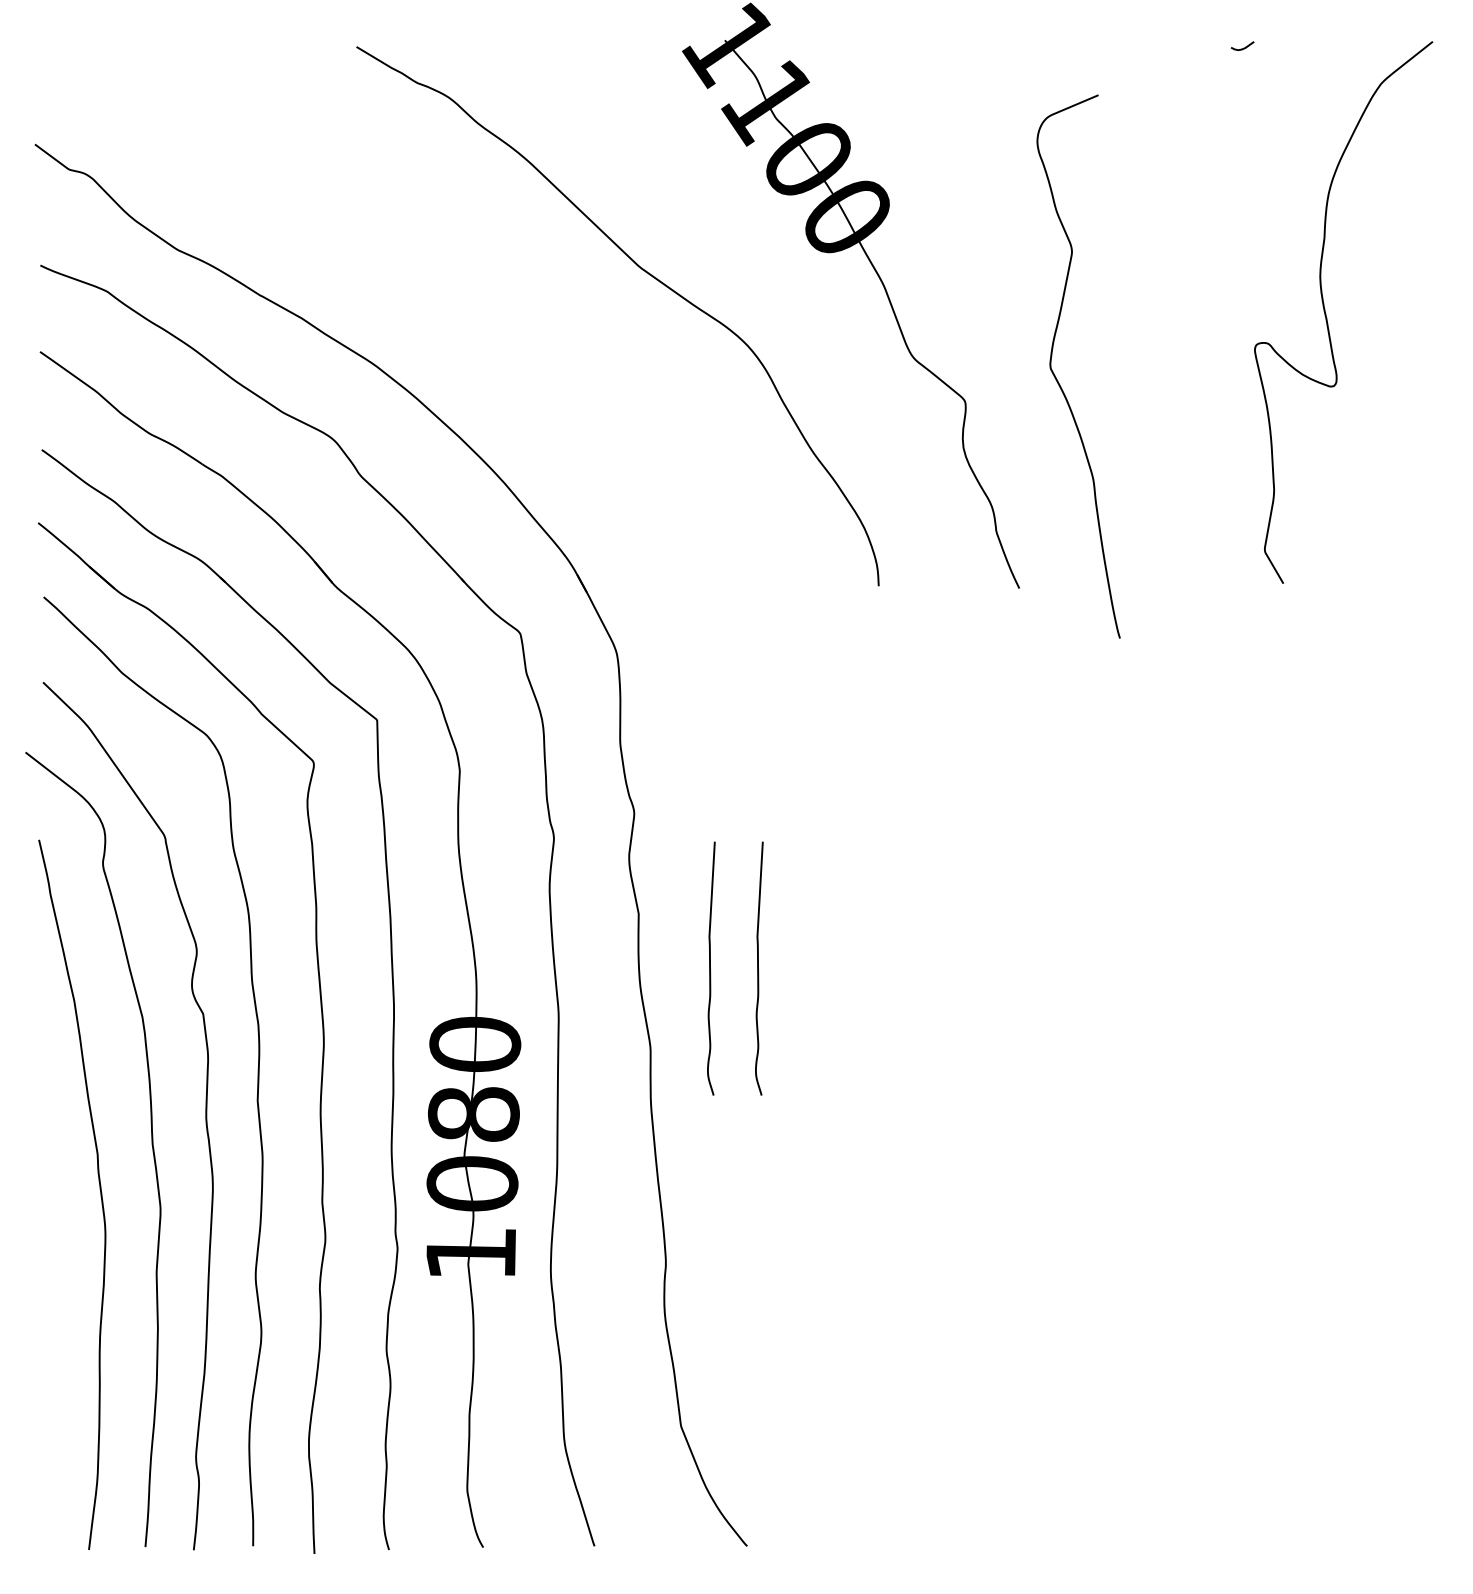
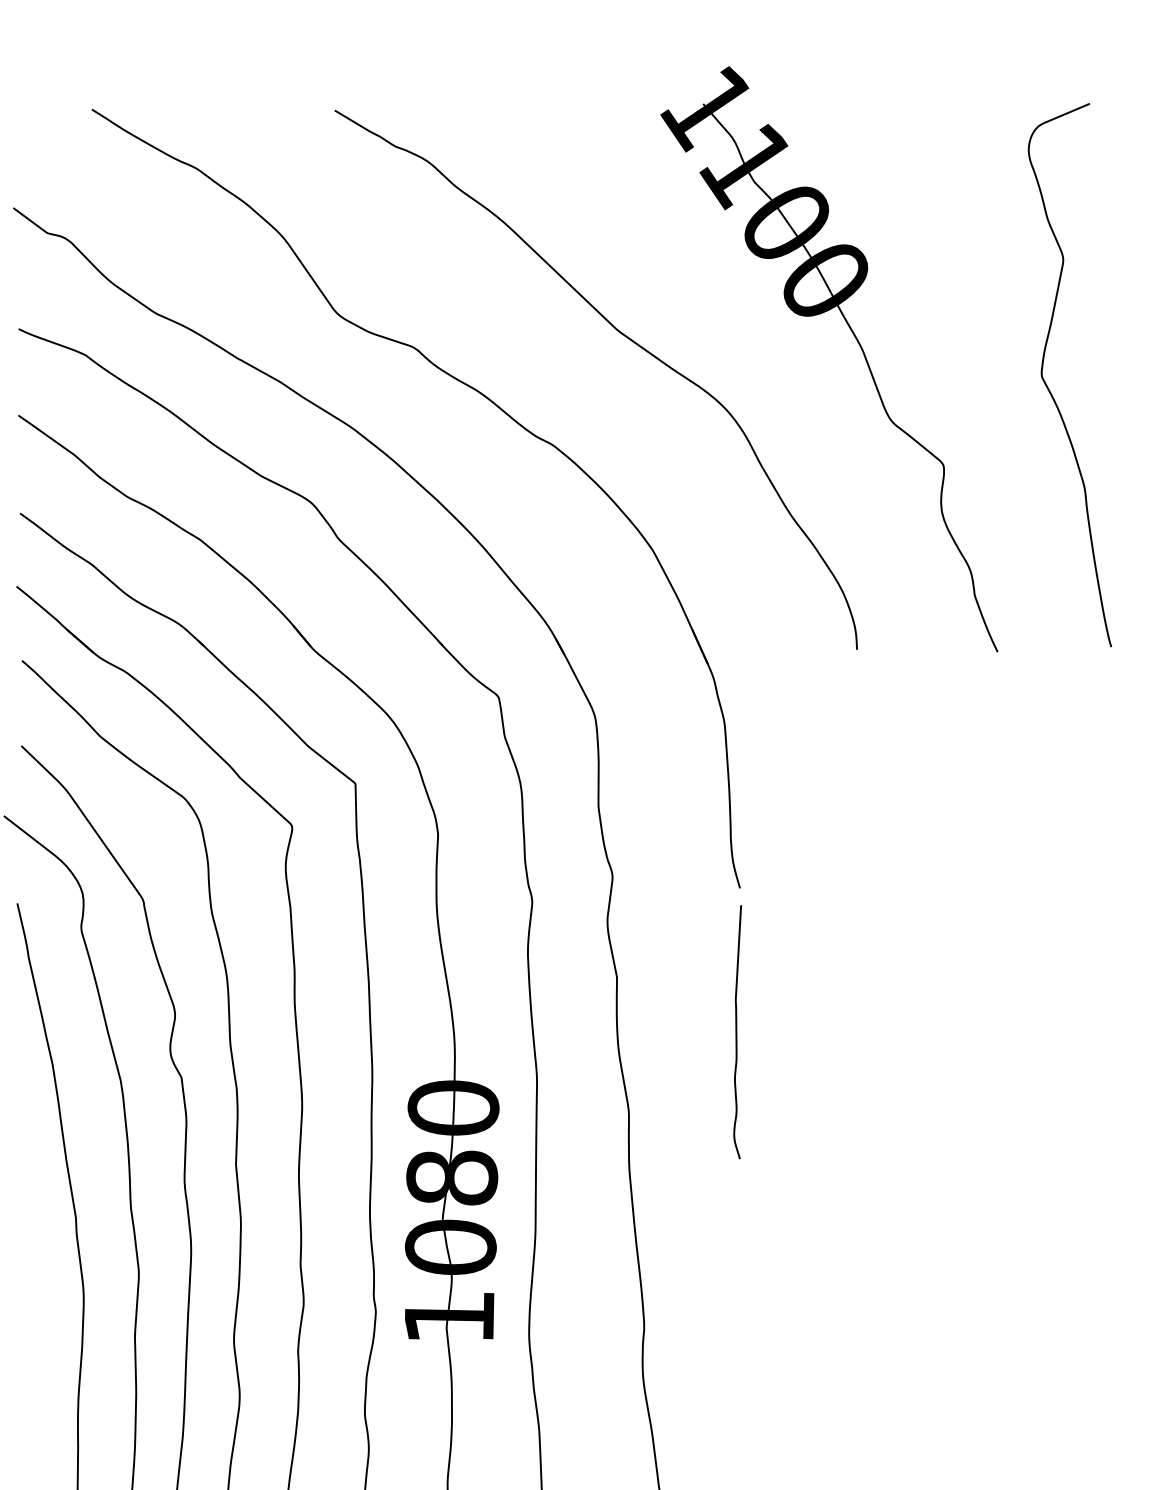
part: (509, 336) -> (487, 400), added
curve: (1056, 377) -> (1047, 386), moved
curve: (710, 968) -> (688, 1032), removed

